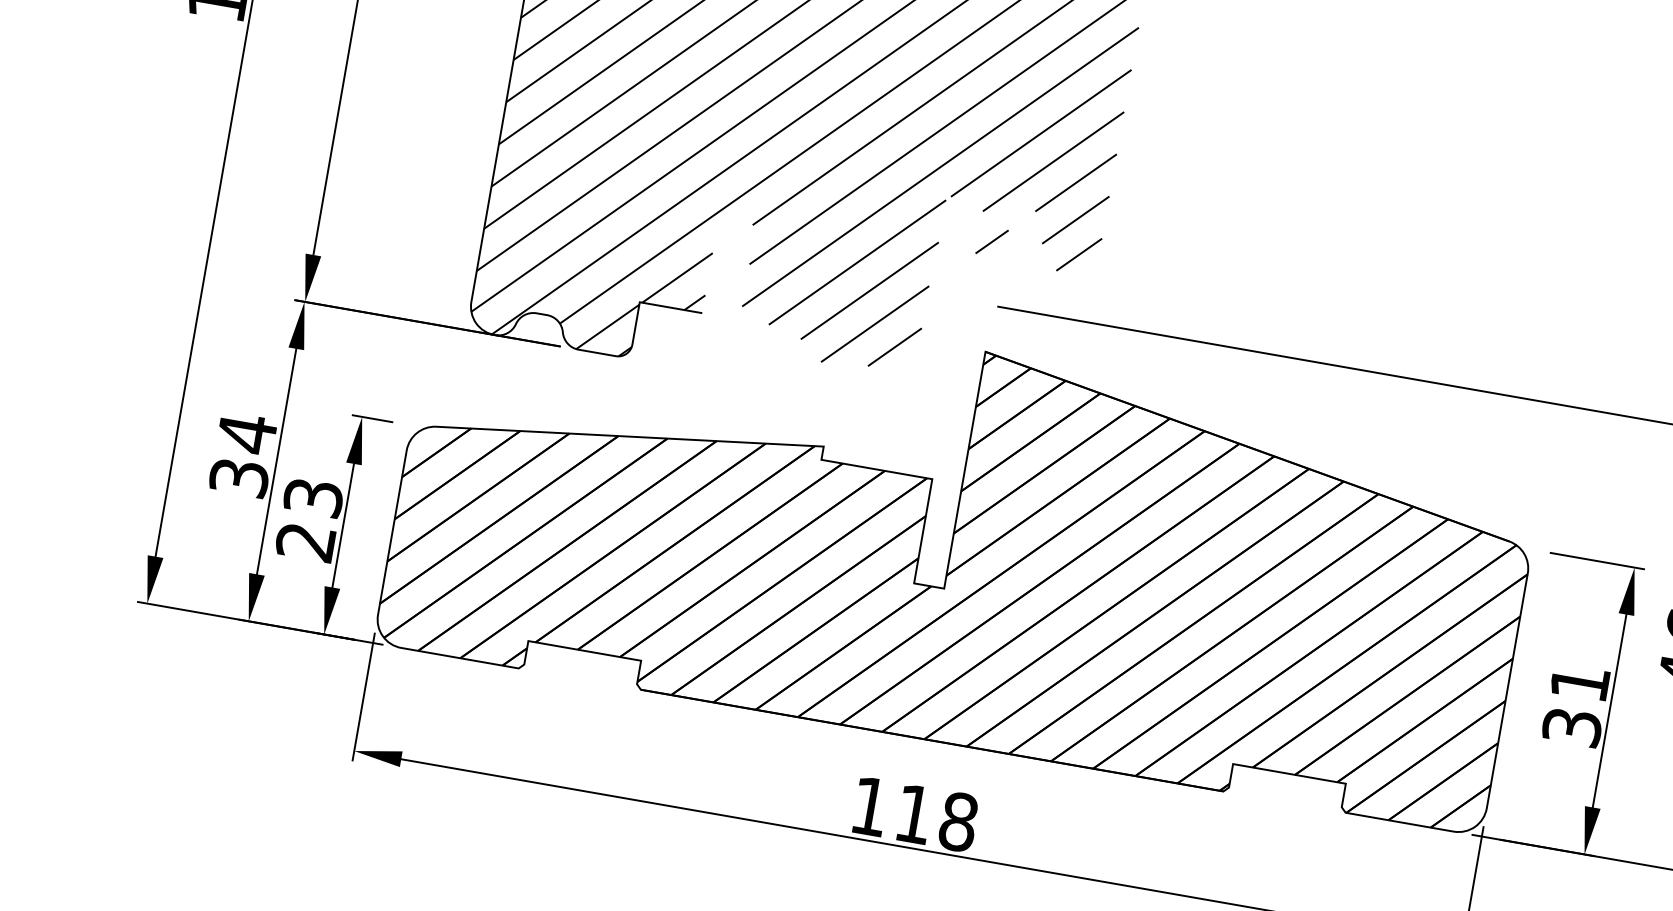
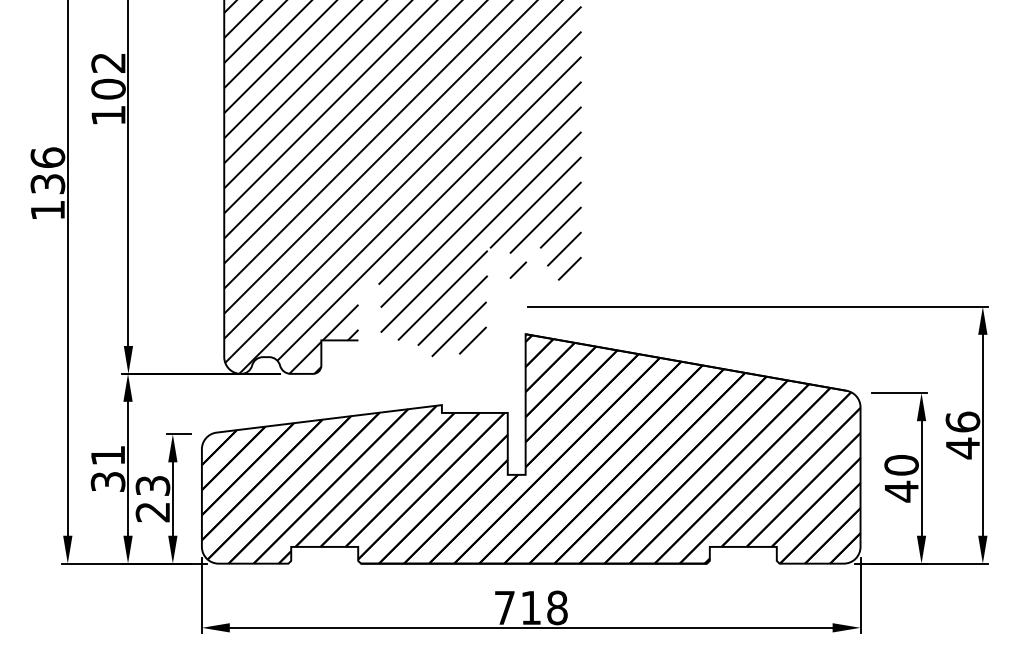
text: (245, 433) -> (107, 455), 34 -> 31
text: (1575, 705) -> (901, 478), 31 -> 40
text: (869, 805) -> (504, 607), 118 -> 718

